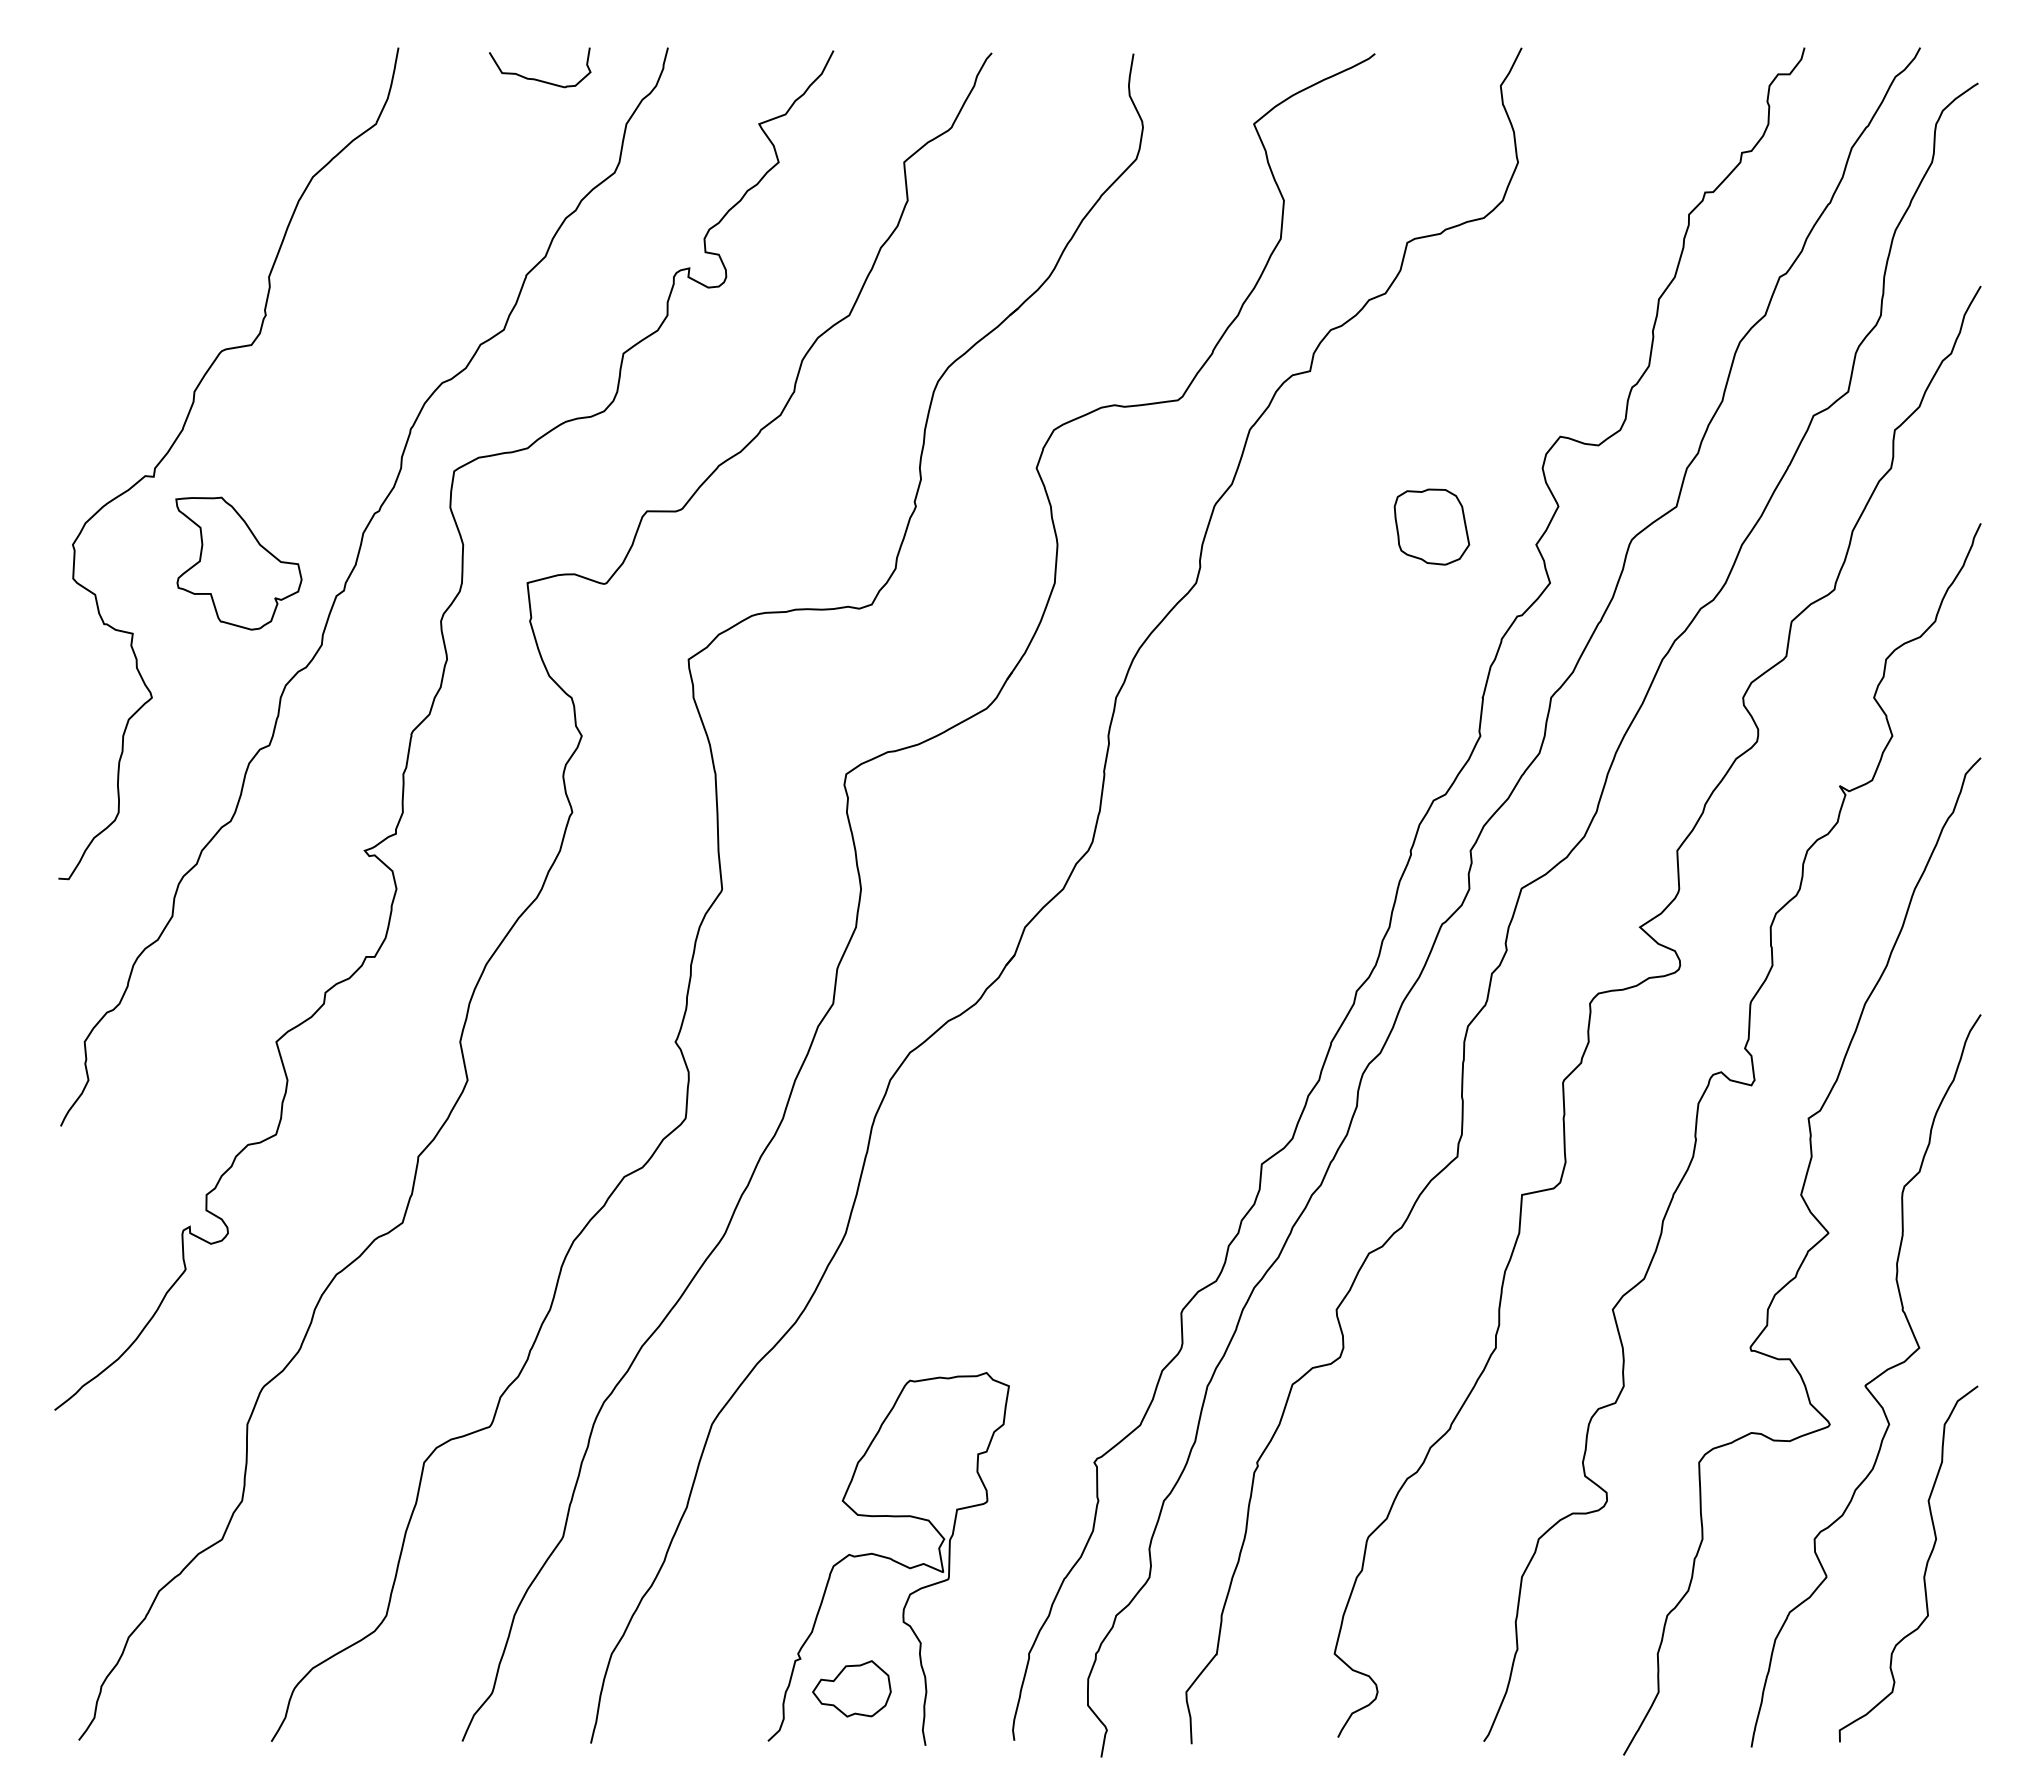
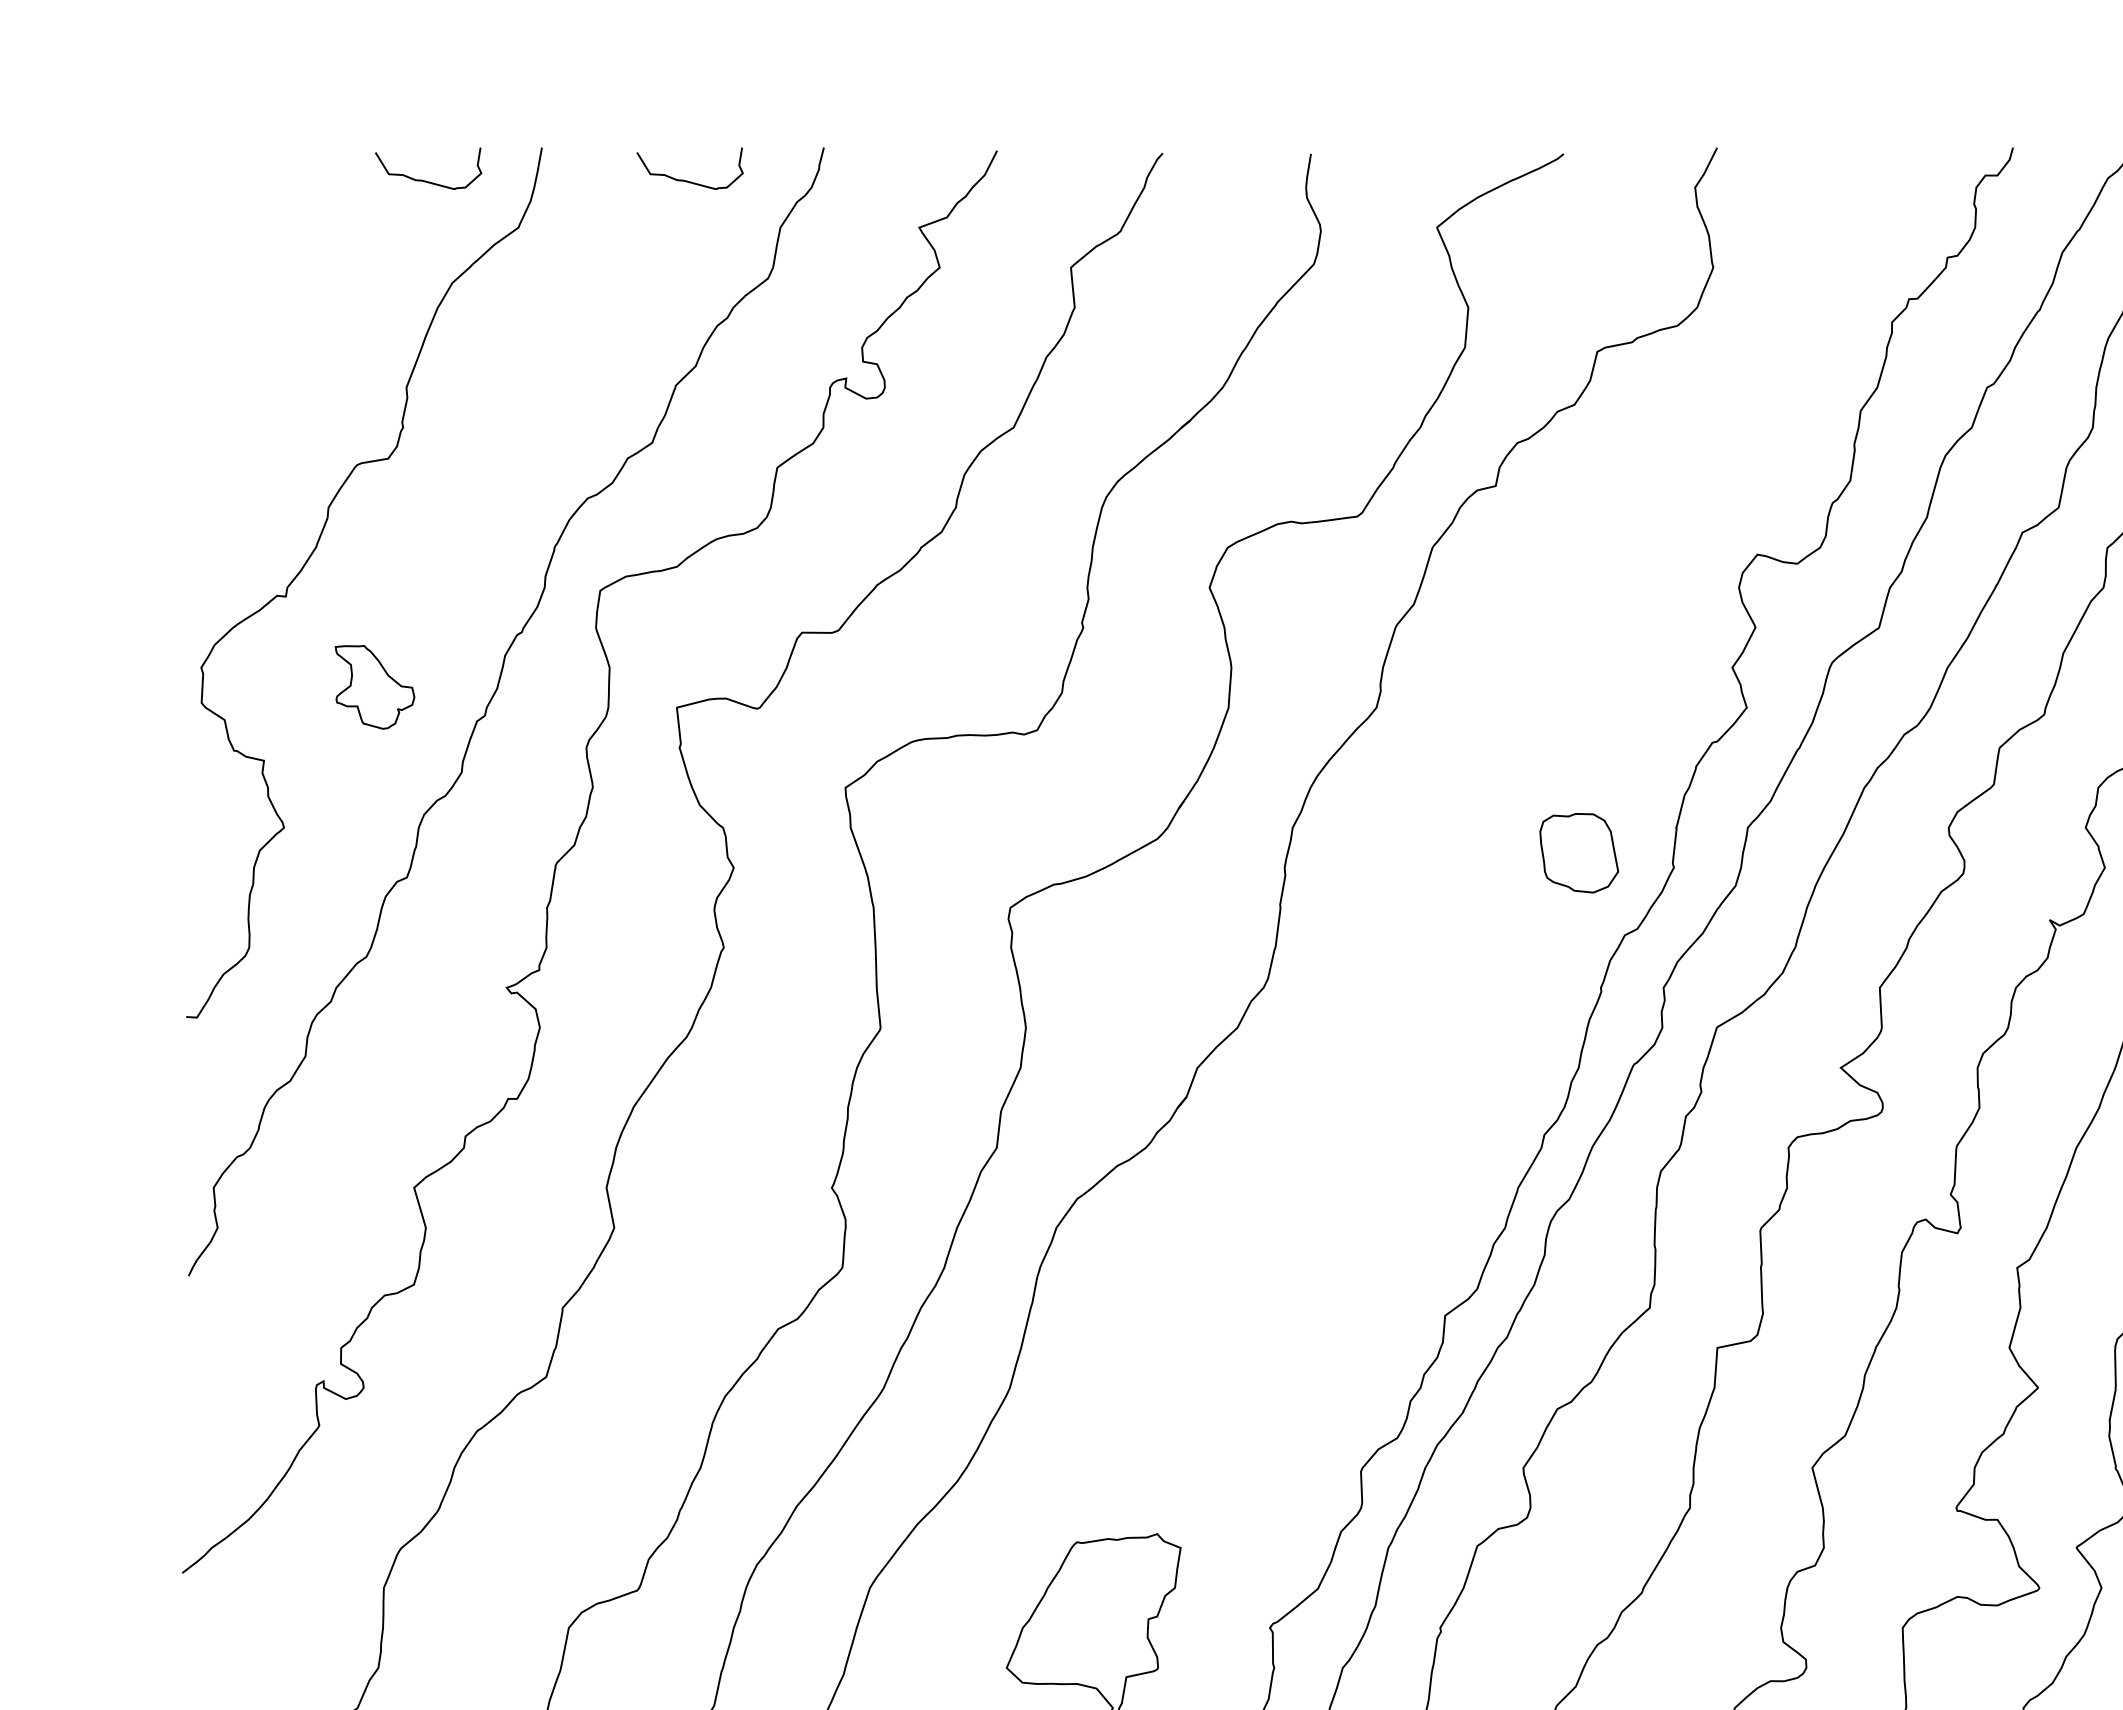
curve: (289, 79) -> (427, 180), added
part: (1431, 526) -> (1578, 852), moved
part: (238, 563) -> (374, 687), size x0.6

